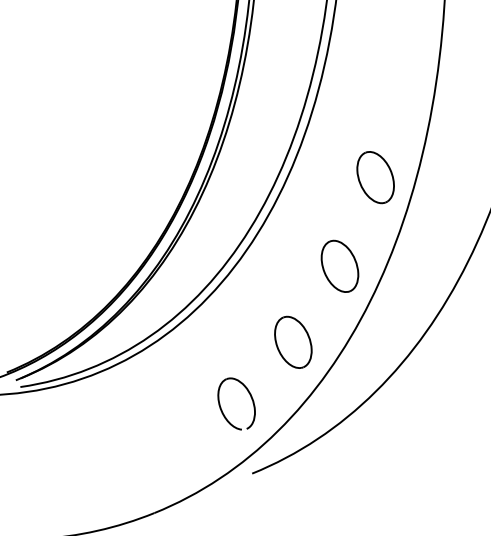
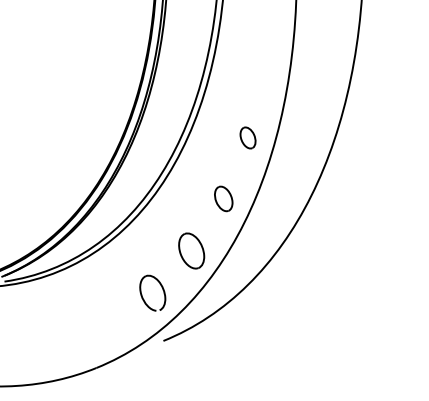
part: (374, 176) -> (247, 137), size x0.6
part: (339, 265) -> (223, 198), size x0.7

